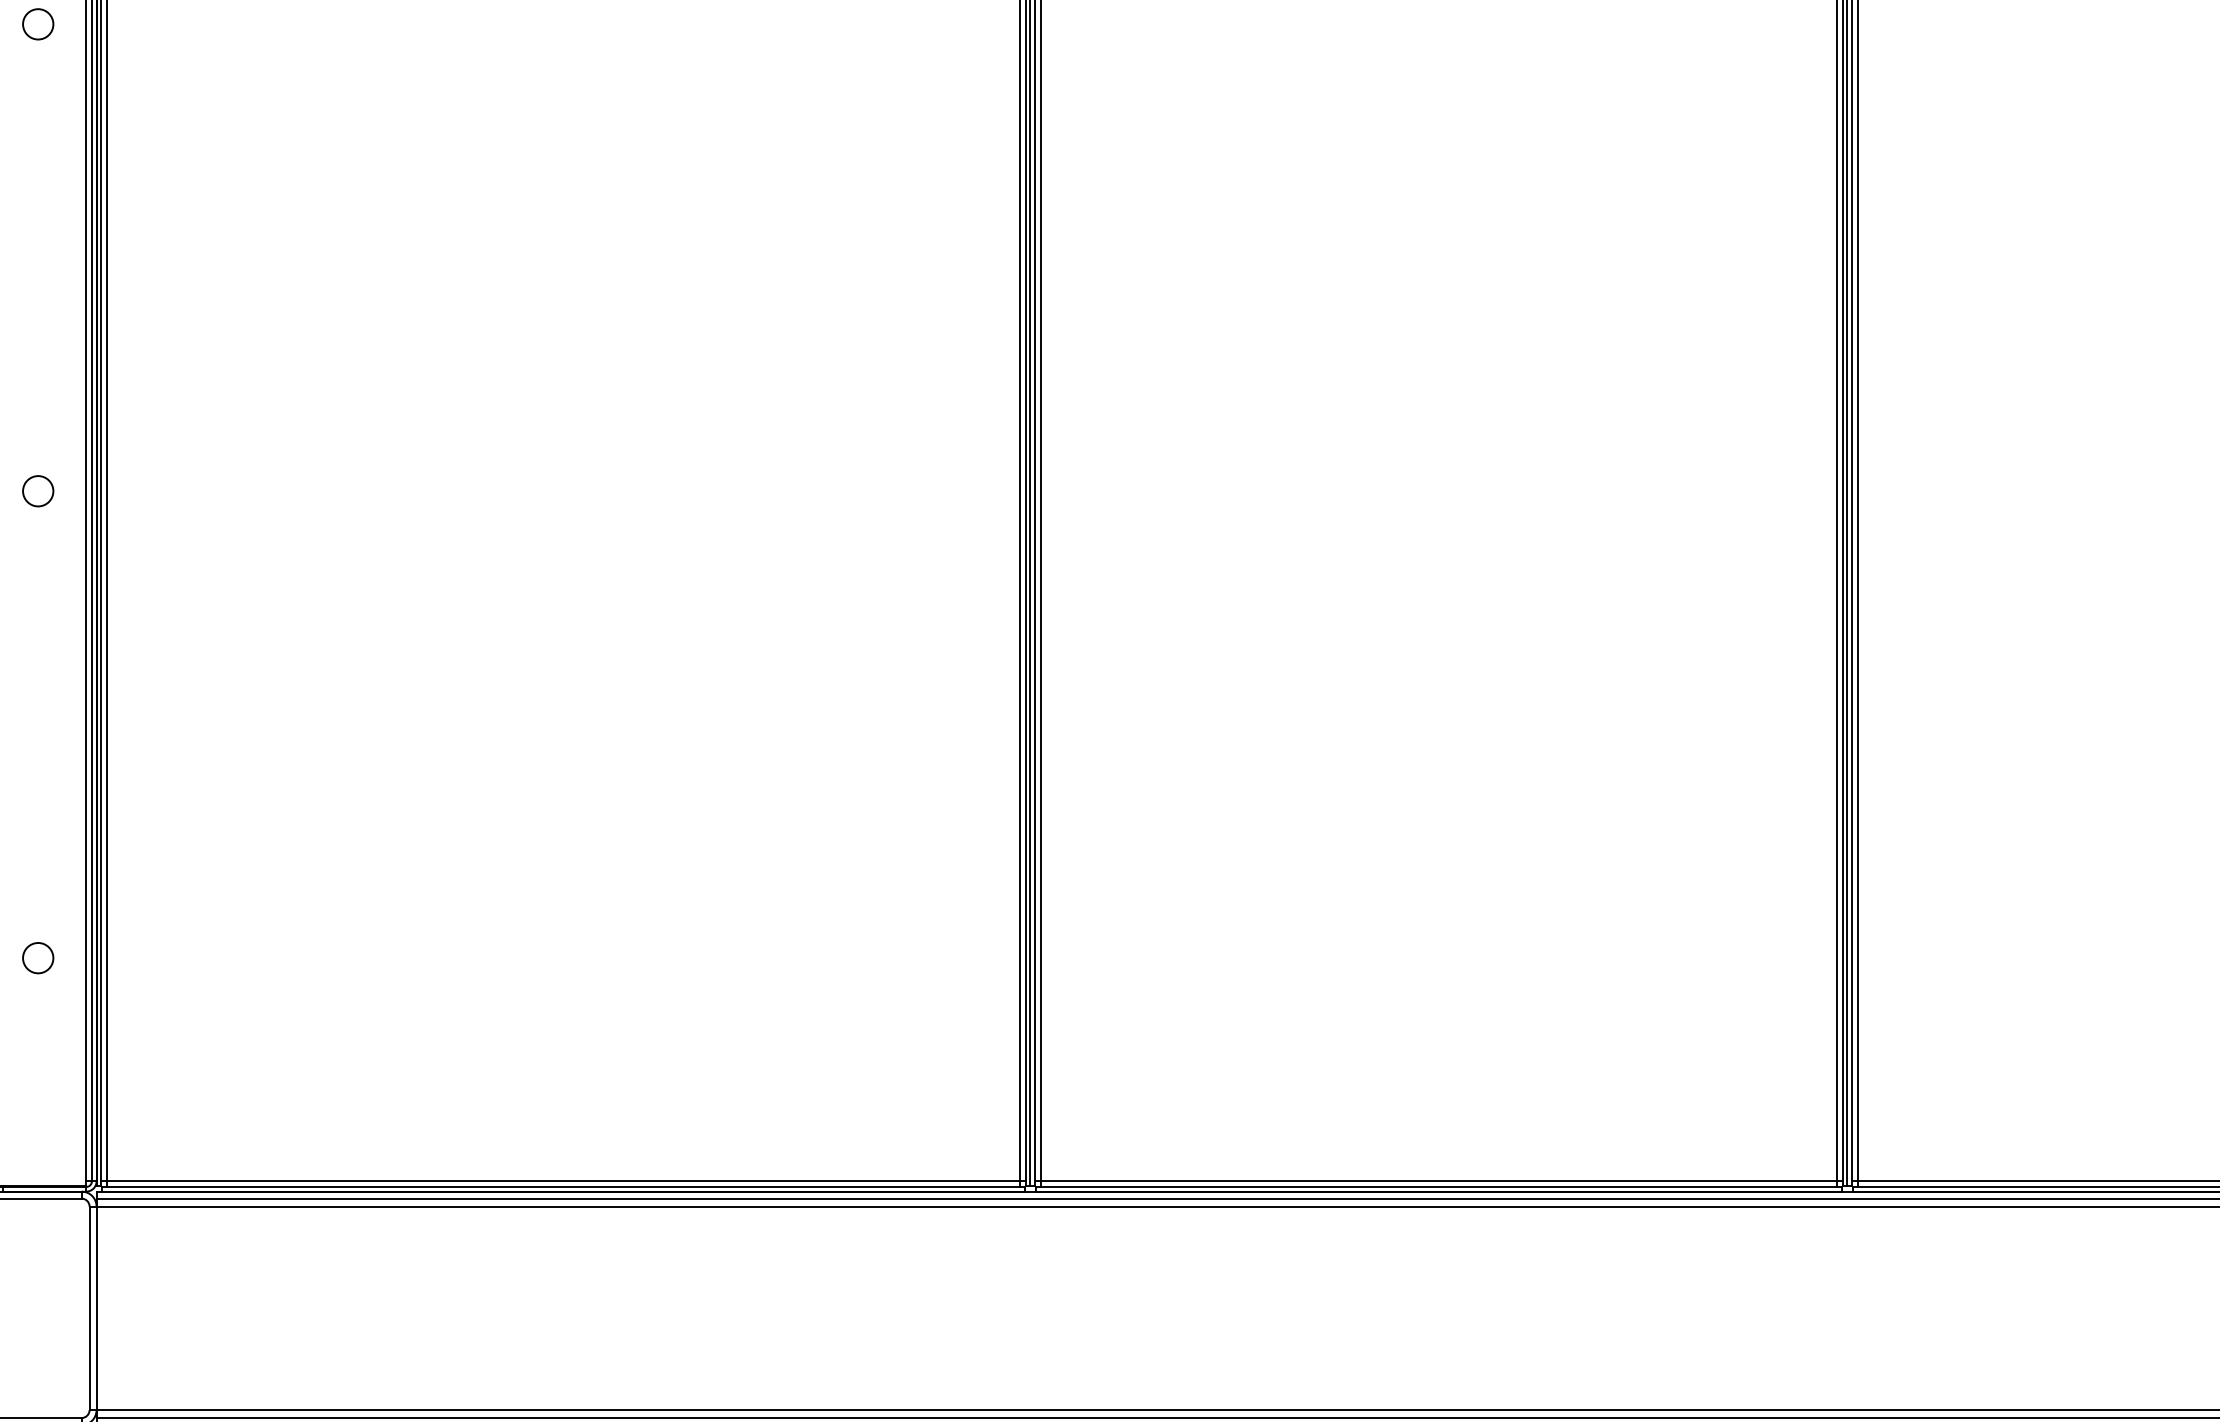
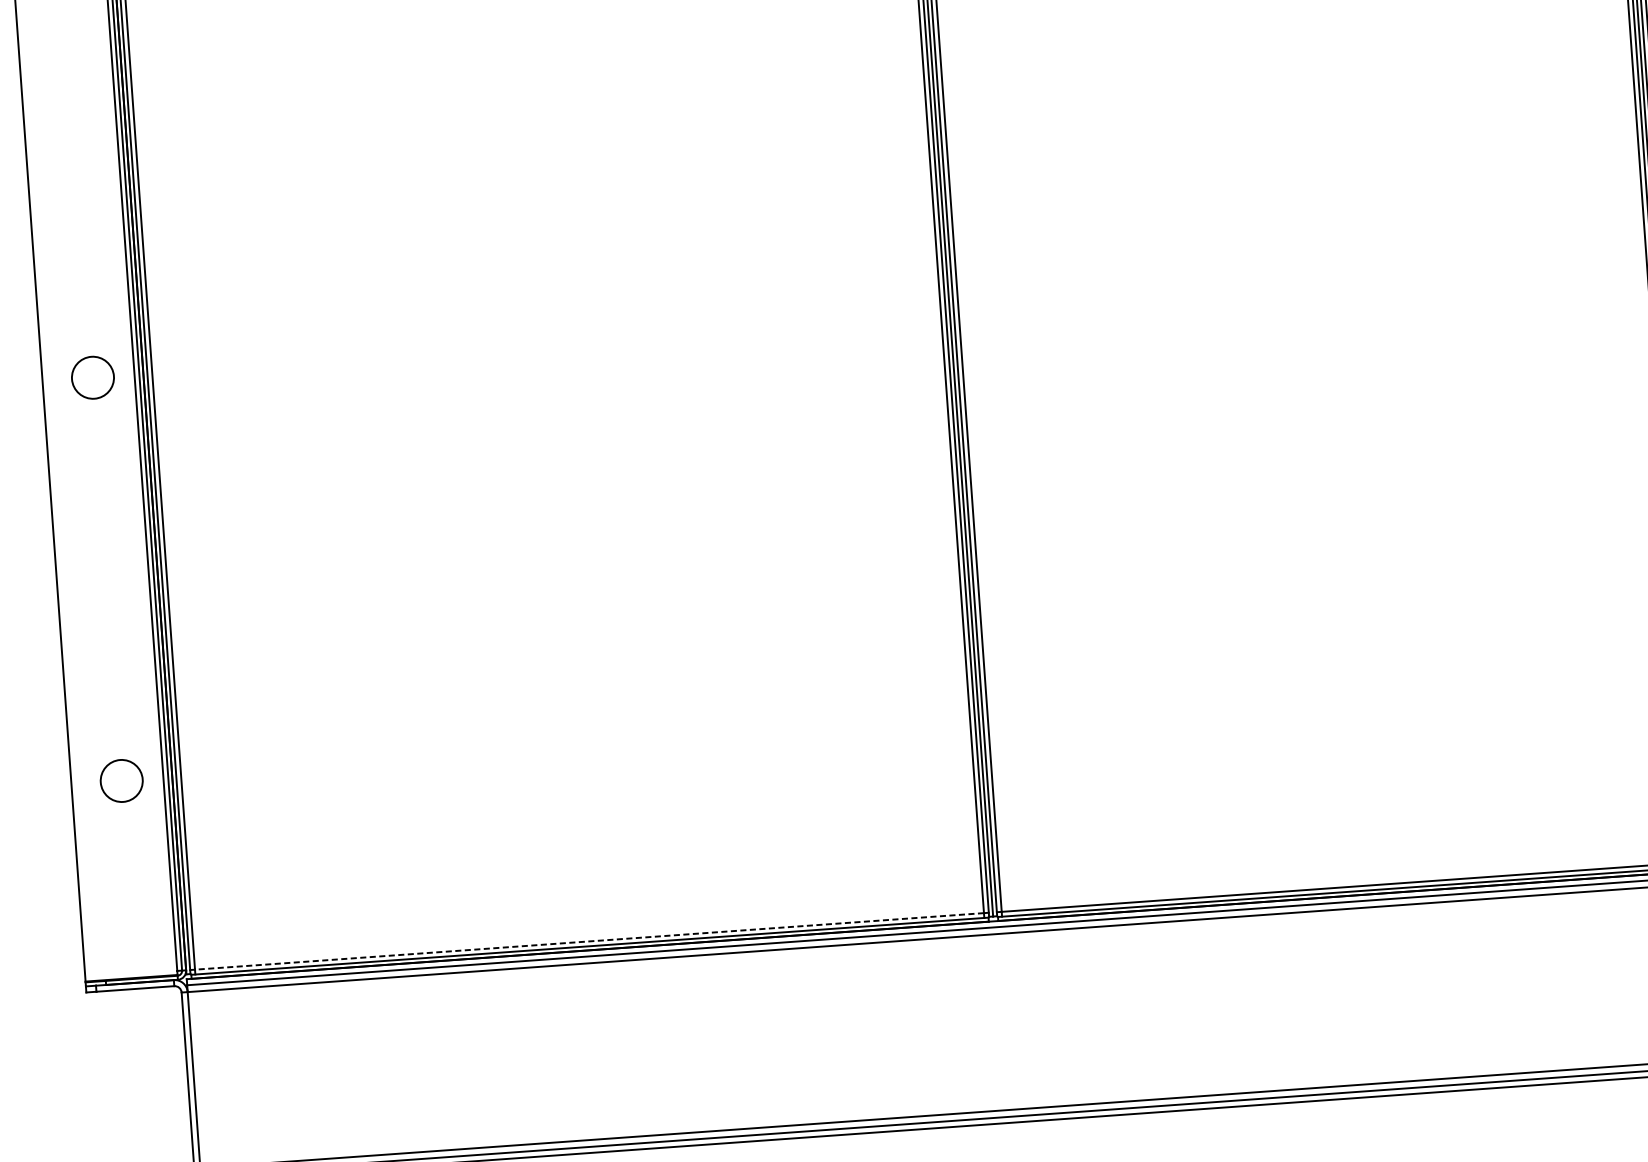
circle: (38, 491) -> (93, 377), size x1.6
circle: (38, 958) -> (122, 781), size x1.6
line: (563, 1181) -> (589, 941), solid -> dashed

